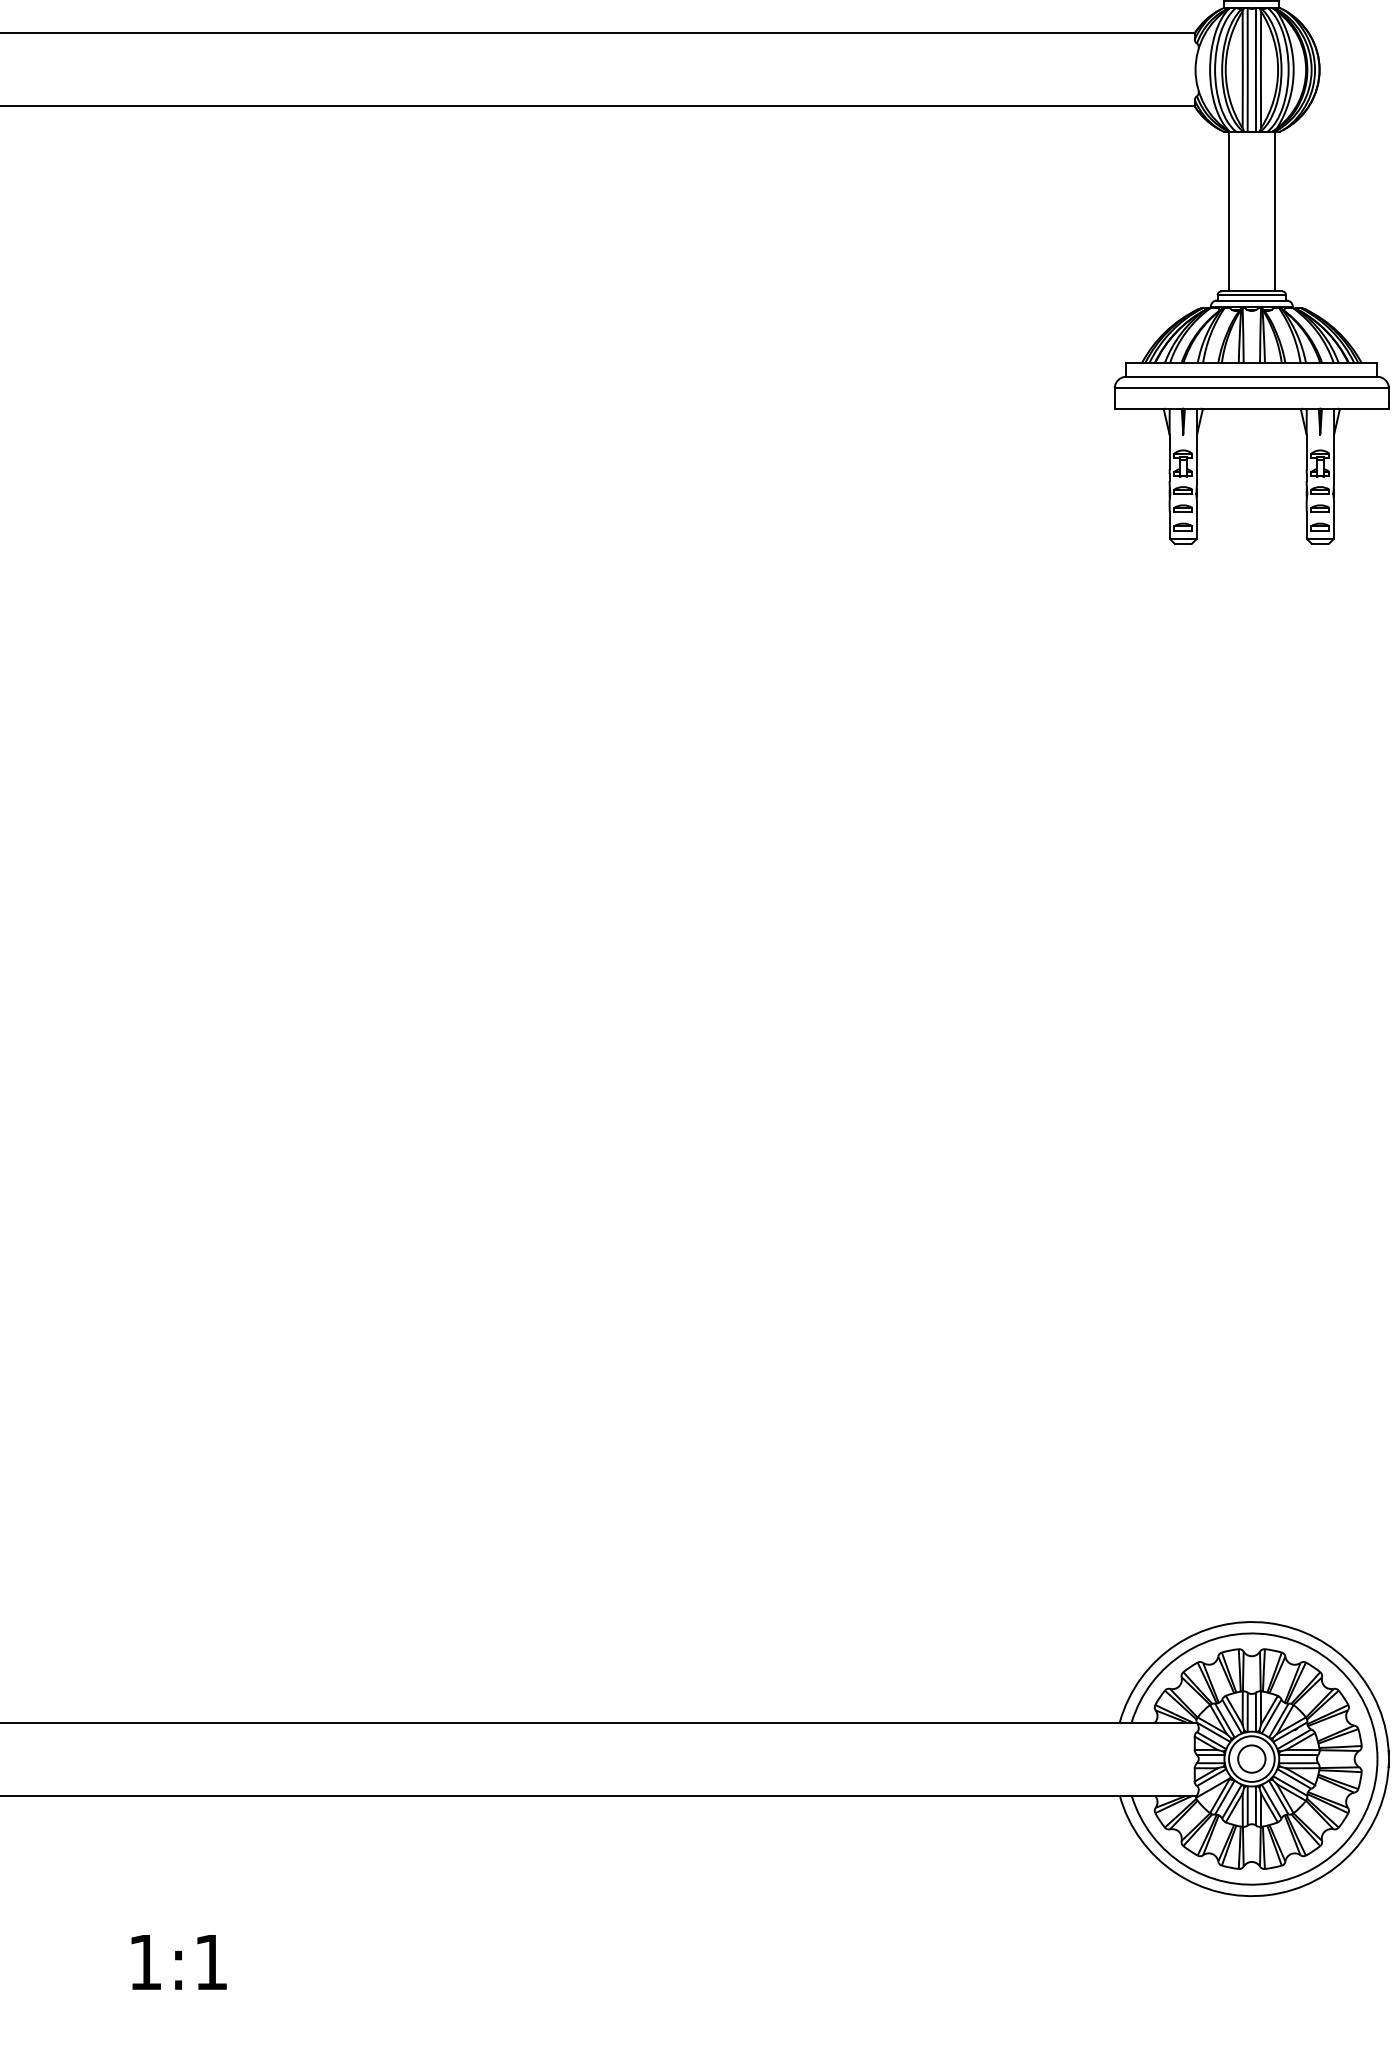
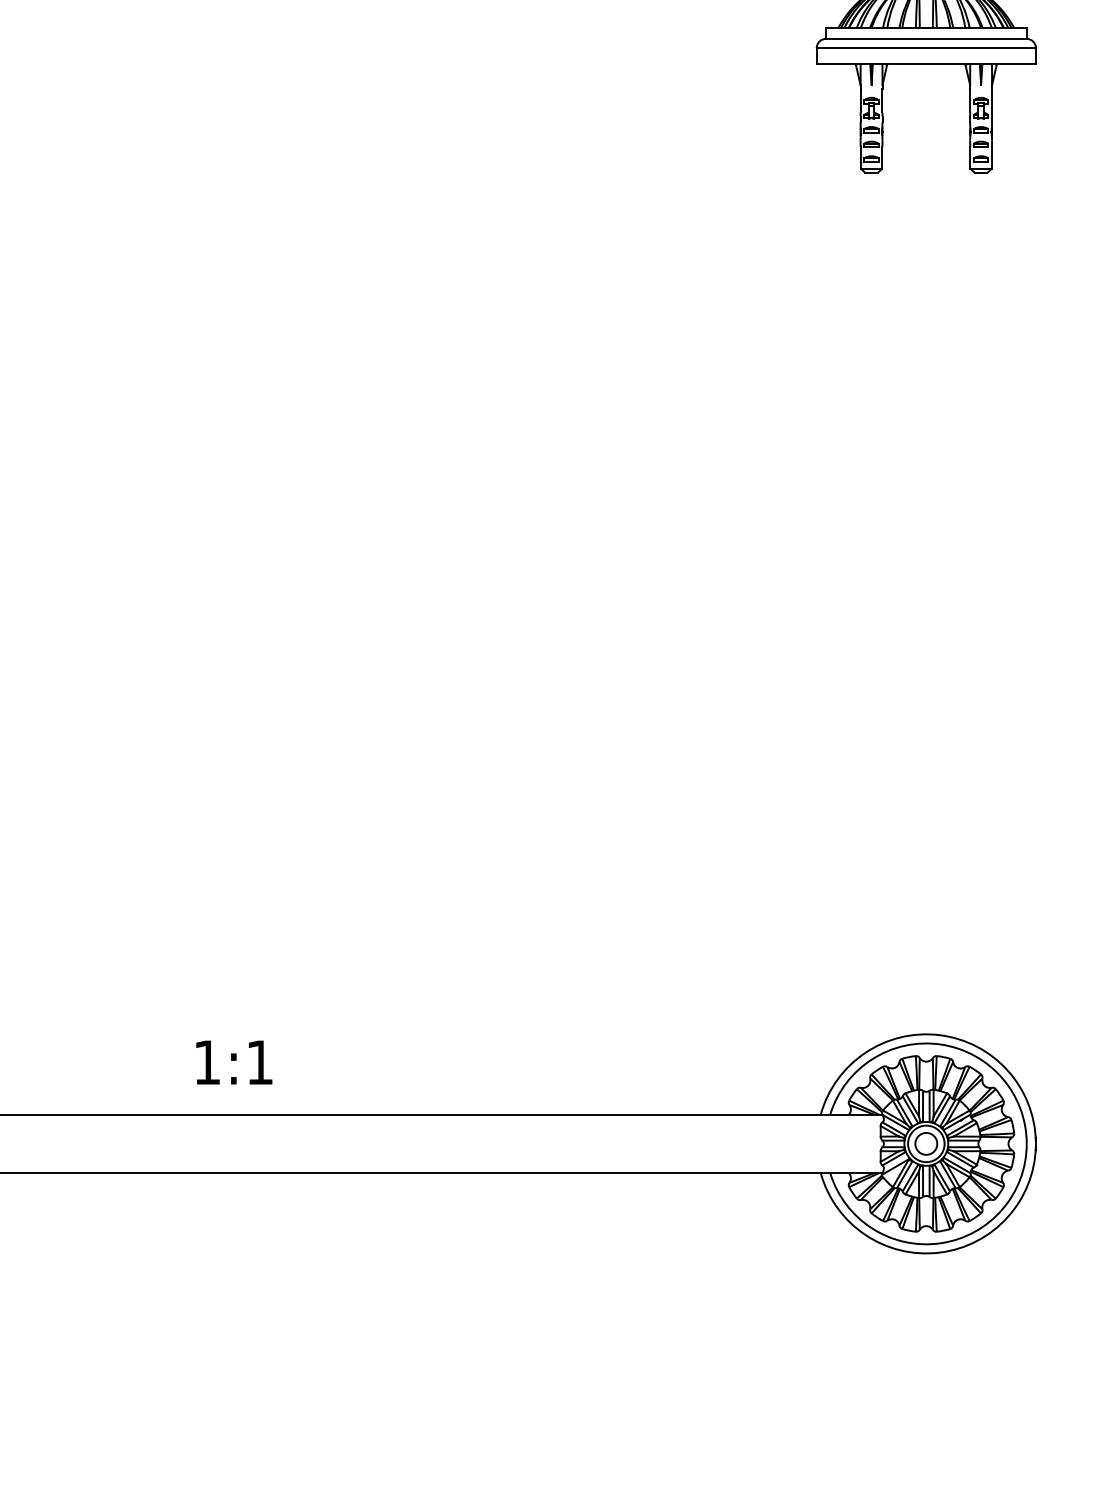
text: (178, 1962) -> (233, 1062), moved

